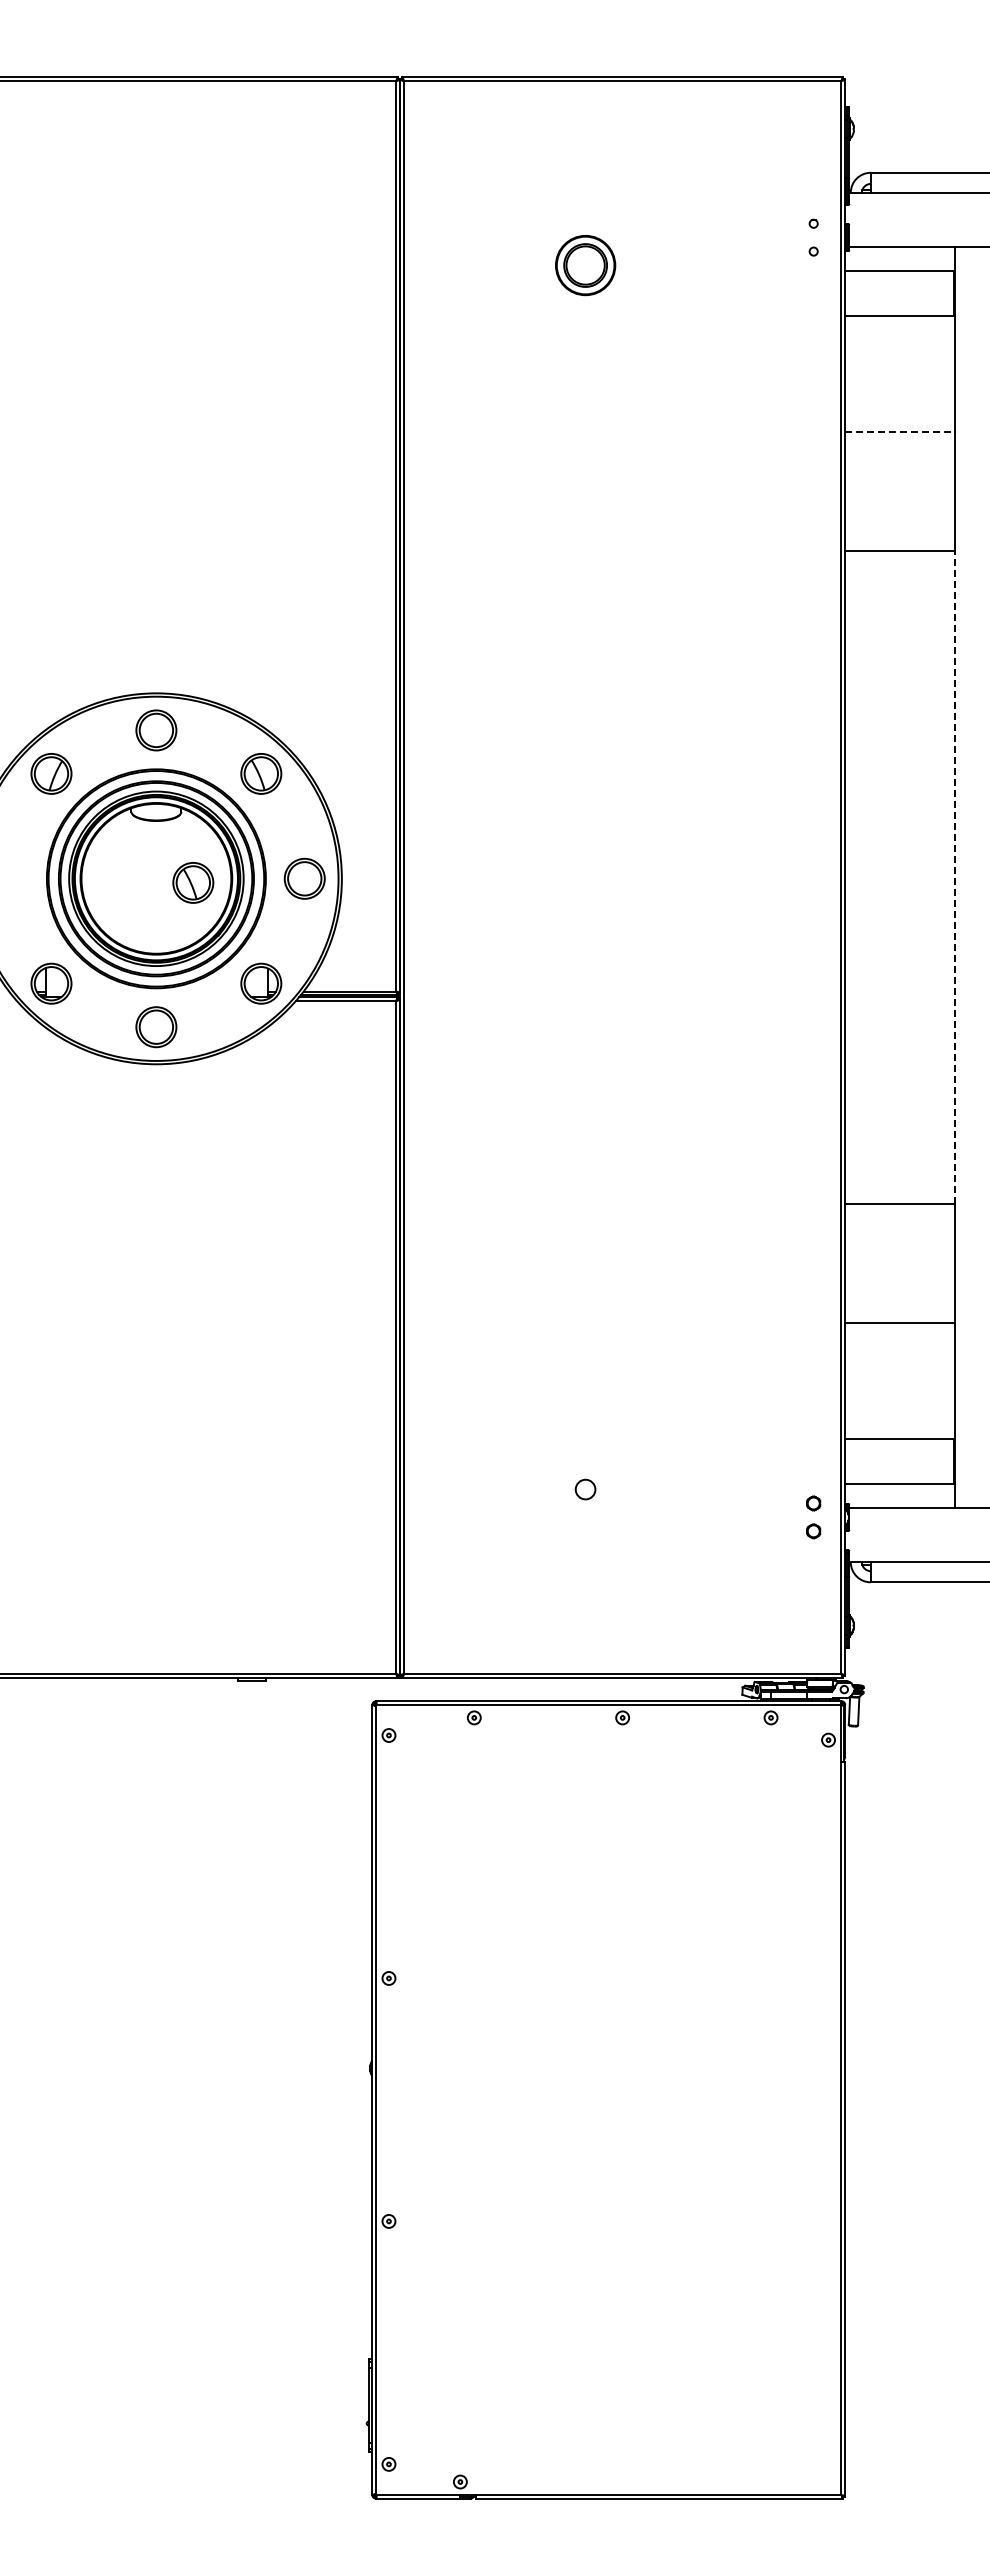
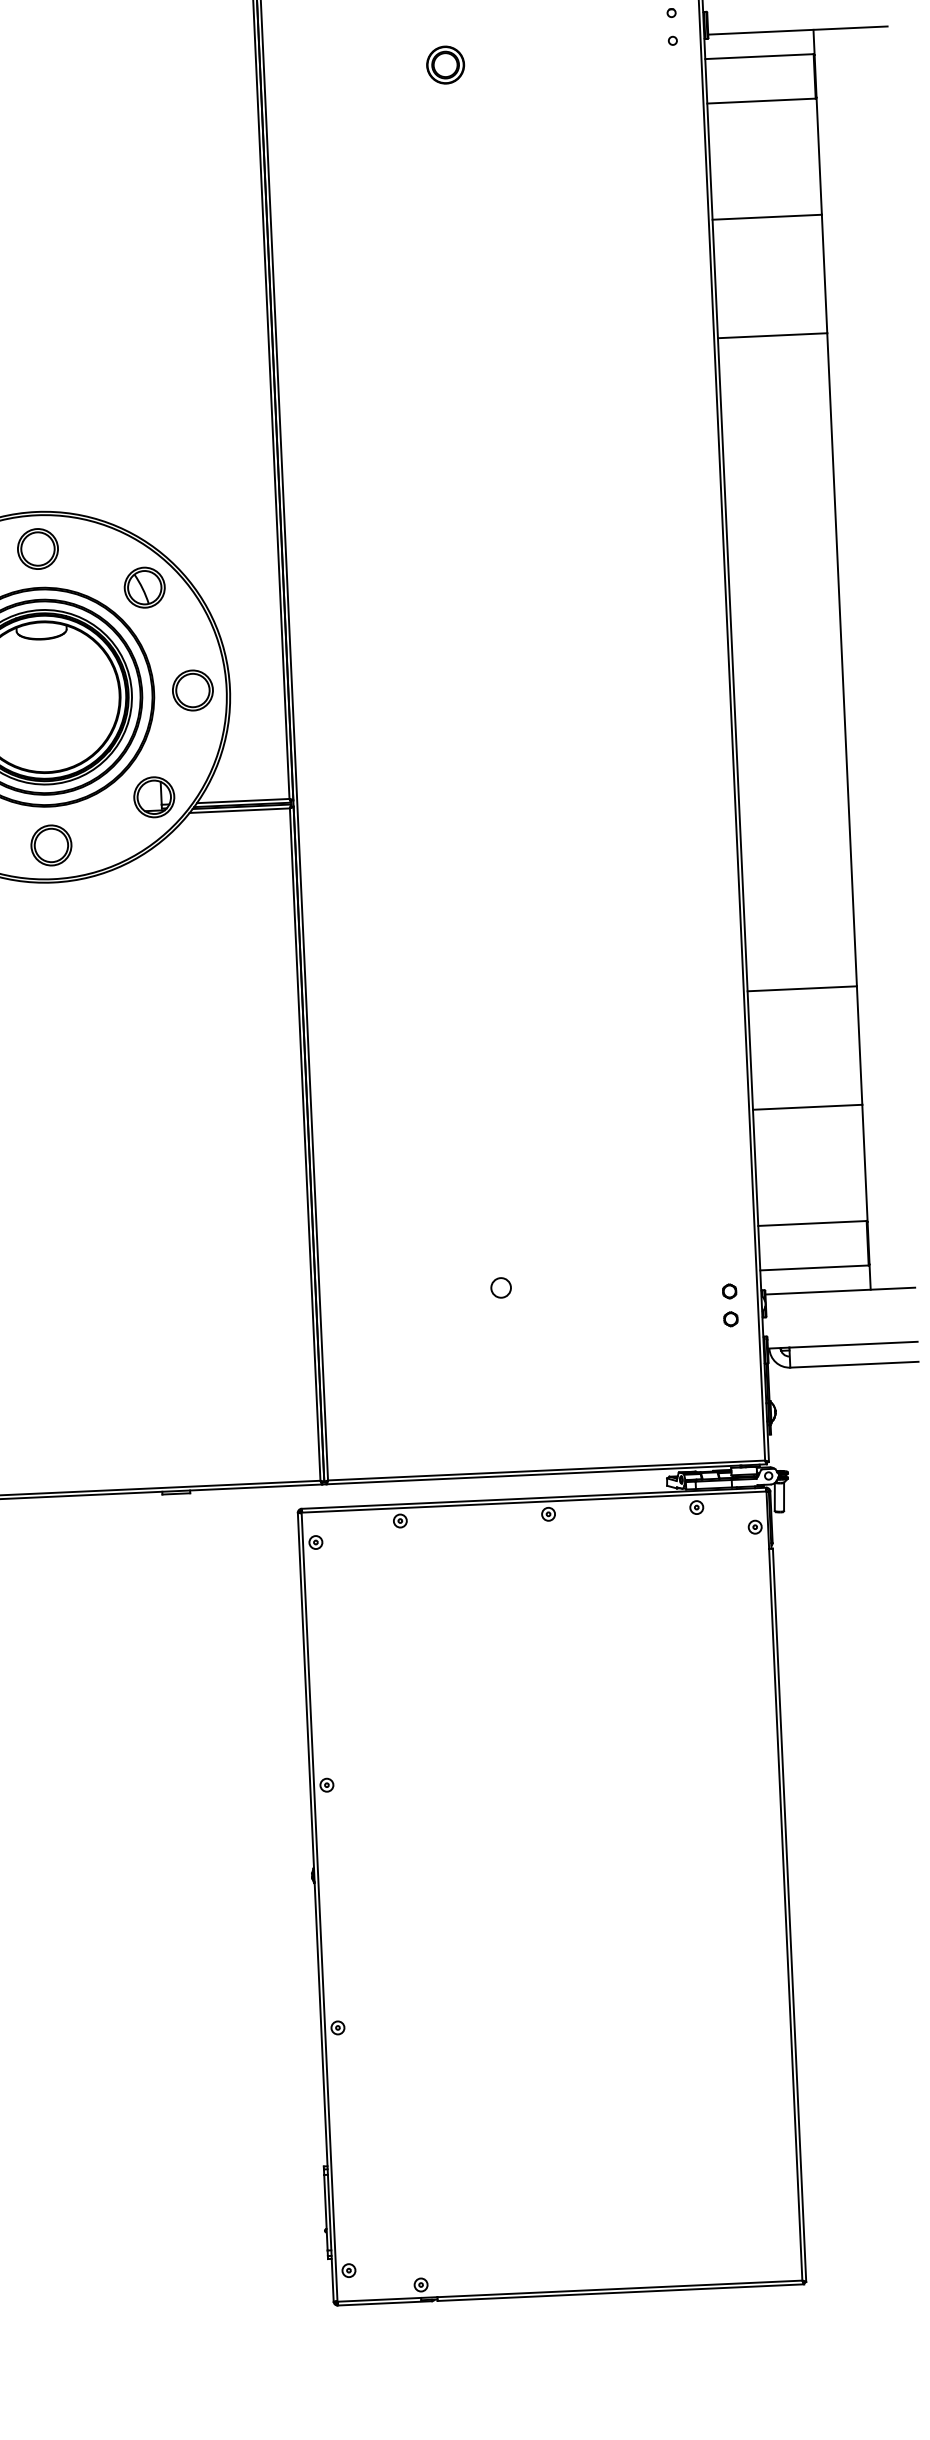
part: (585, 265) -> (445, 65), size x0.62
line: (899, 432) -> (766, 217), dashed -> solid
line: (954, 877) -> (841, 659), dashed -> solid
part: (193, 882) -> (81, 699), removed

